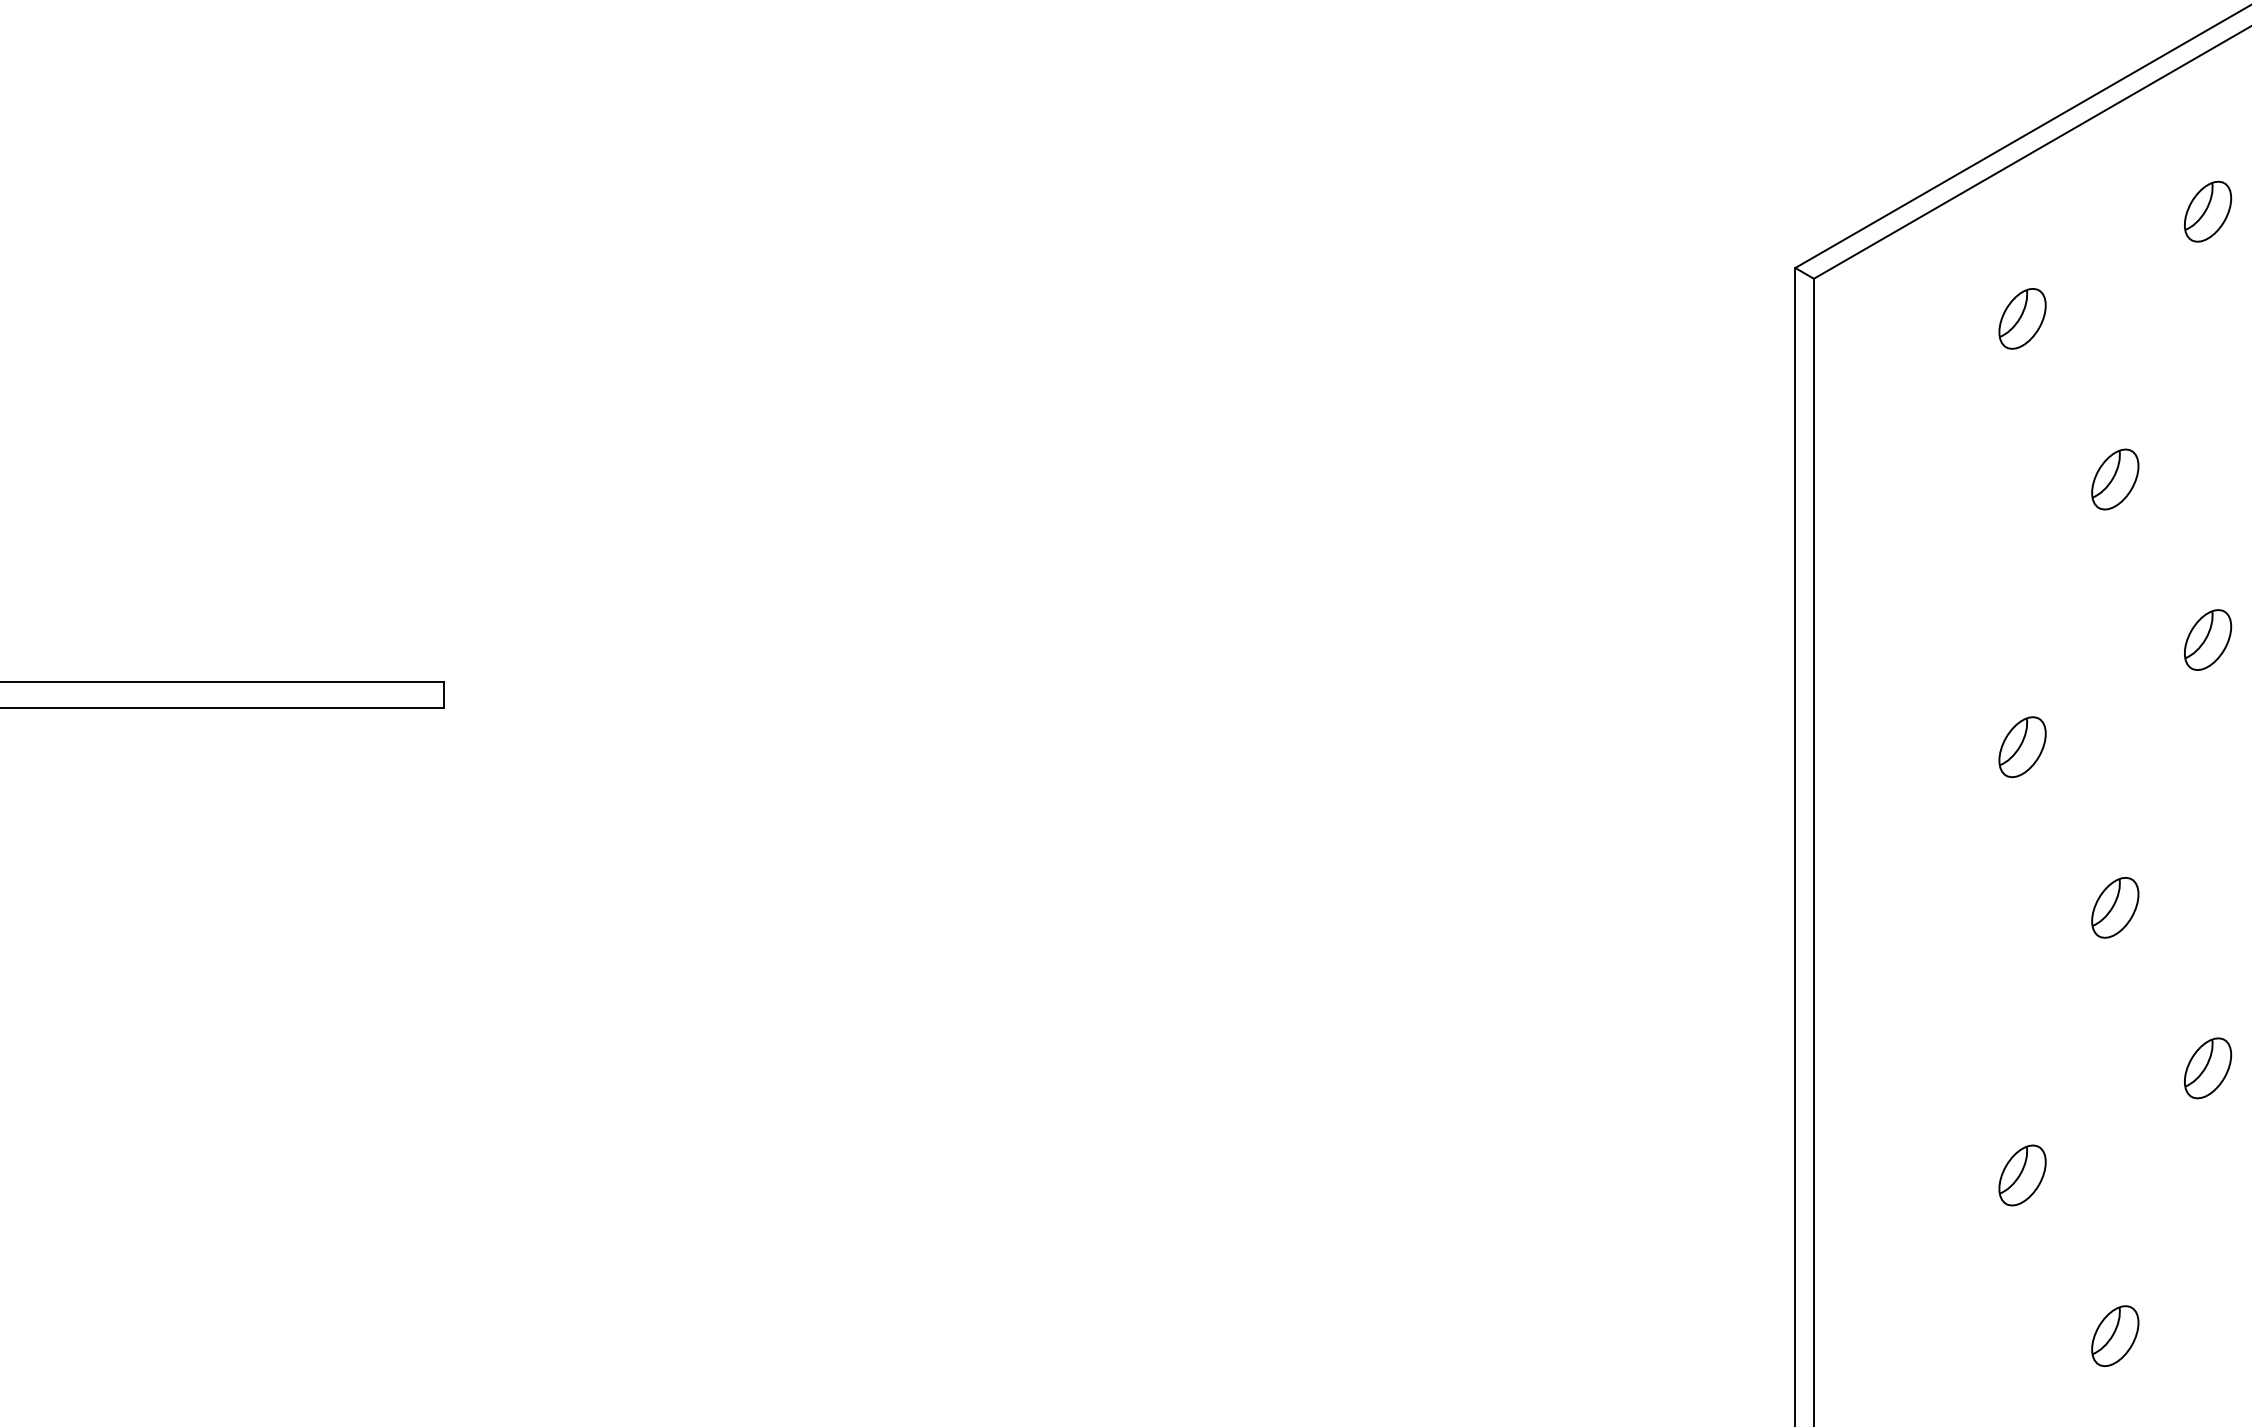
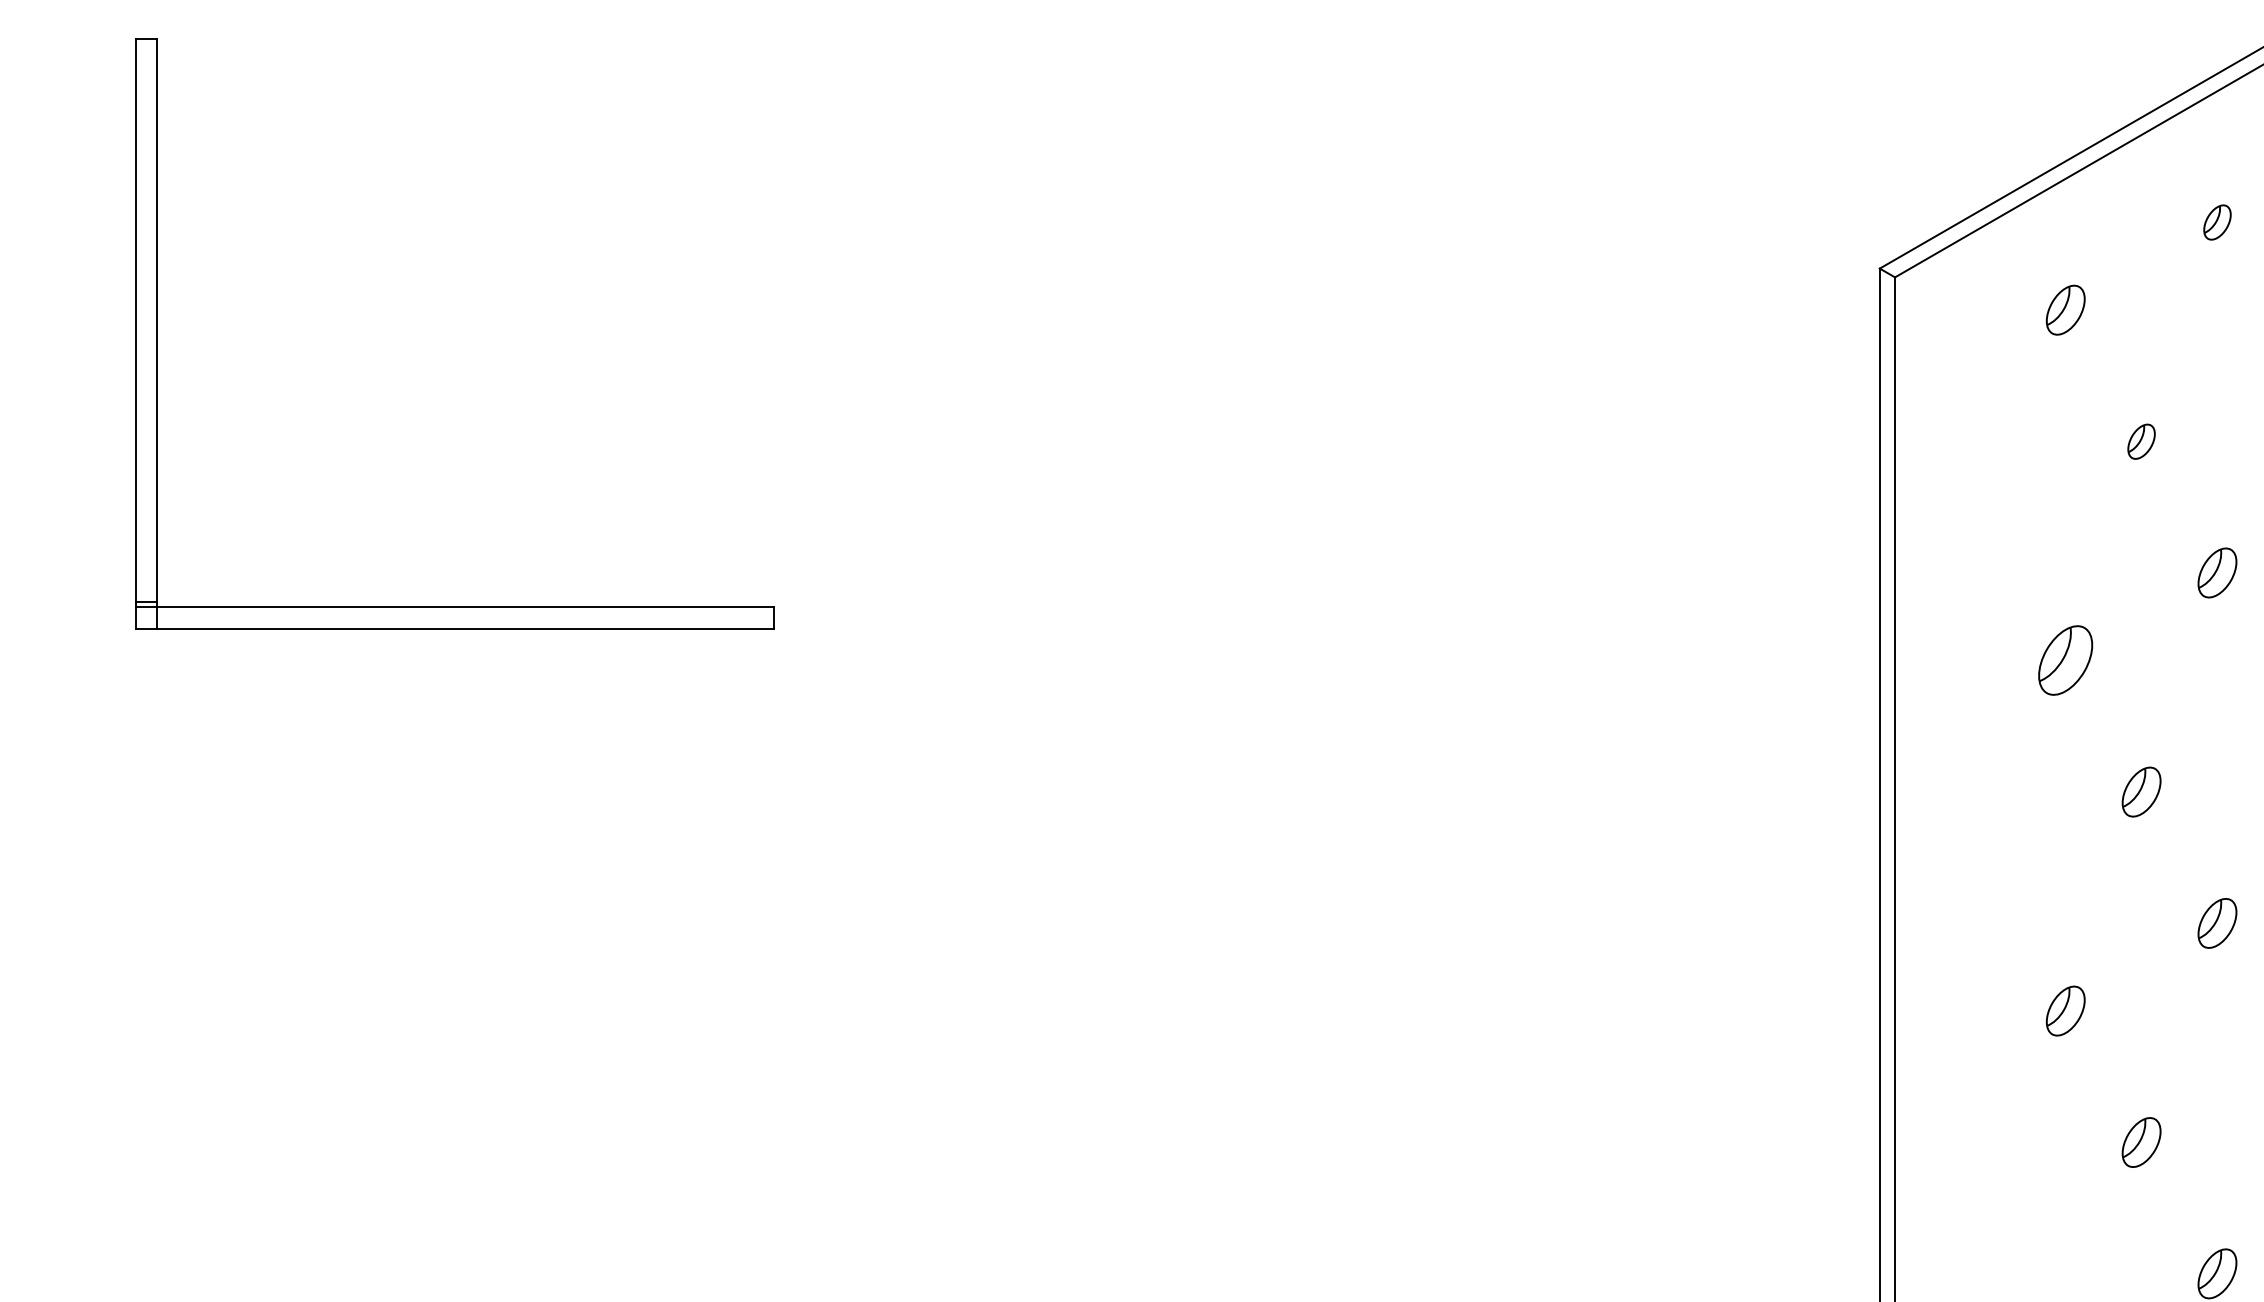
part: (2208, 211) -> (2217, 222), size x0.7
part: (2115, 479) -> (2141, 441), size x0.7
part: (2022, 747) -> (2065, 660), size x1.4

